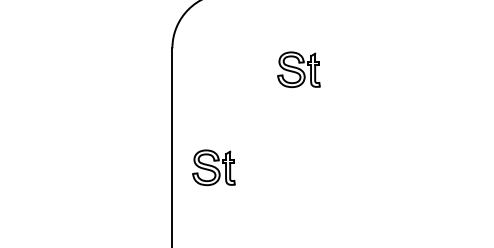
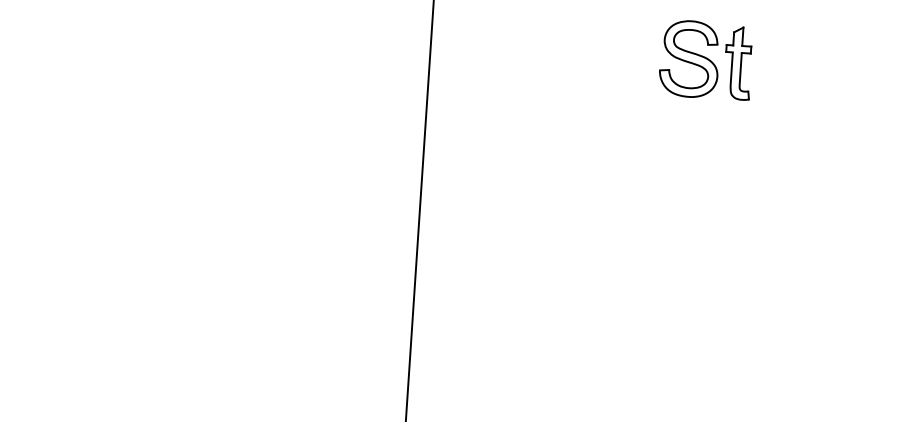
part: (213, 167) -> (506, 260), removed

